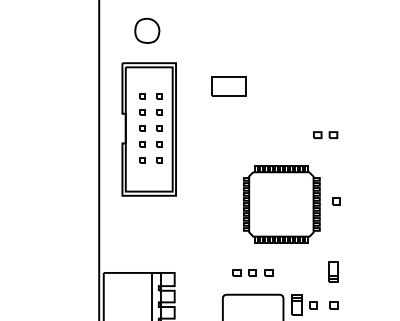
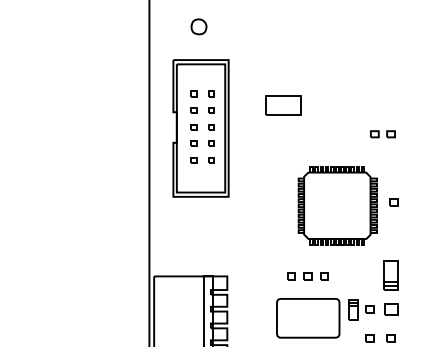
part: (146, 30) -> (198, 26), size x0.6
part: (229, 85) -> (283, 105), moved
part: (332, 272) -> (390, 275), size x1.4
part: (332, 305) -> (390, 309), size x1.6

